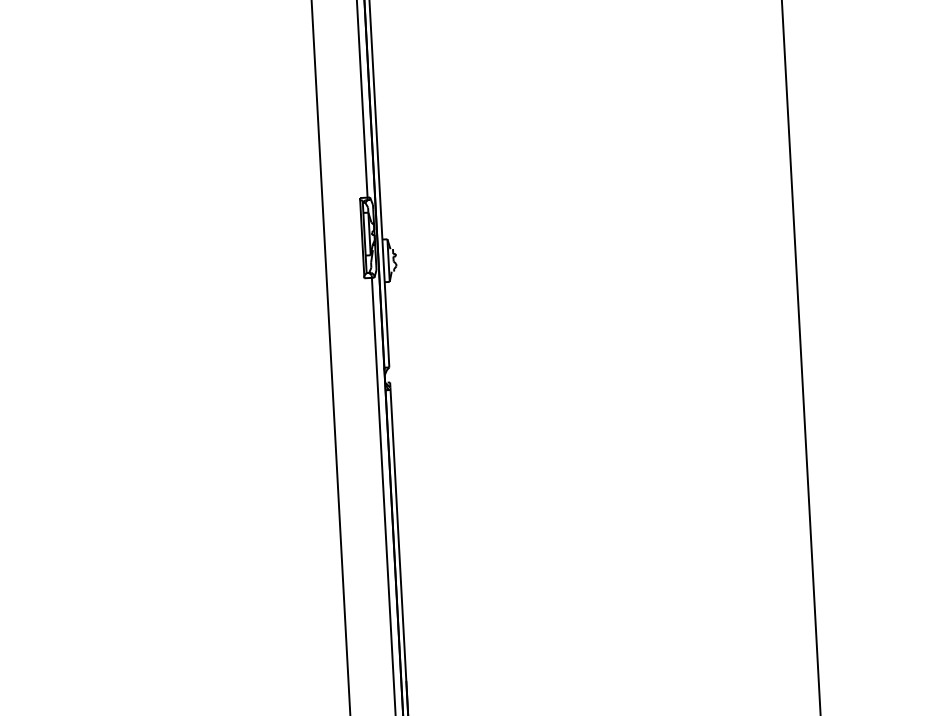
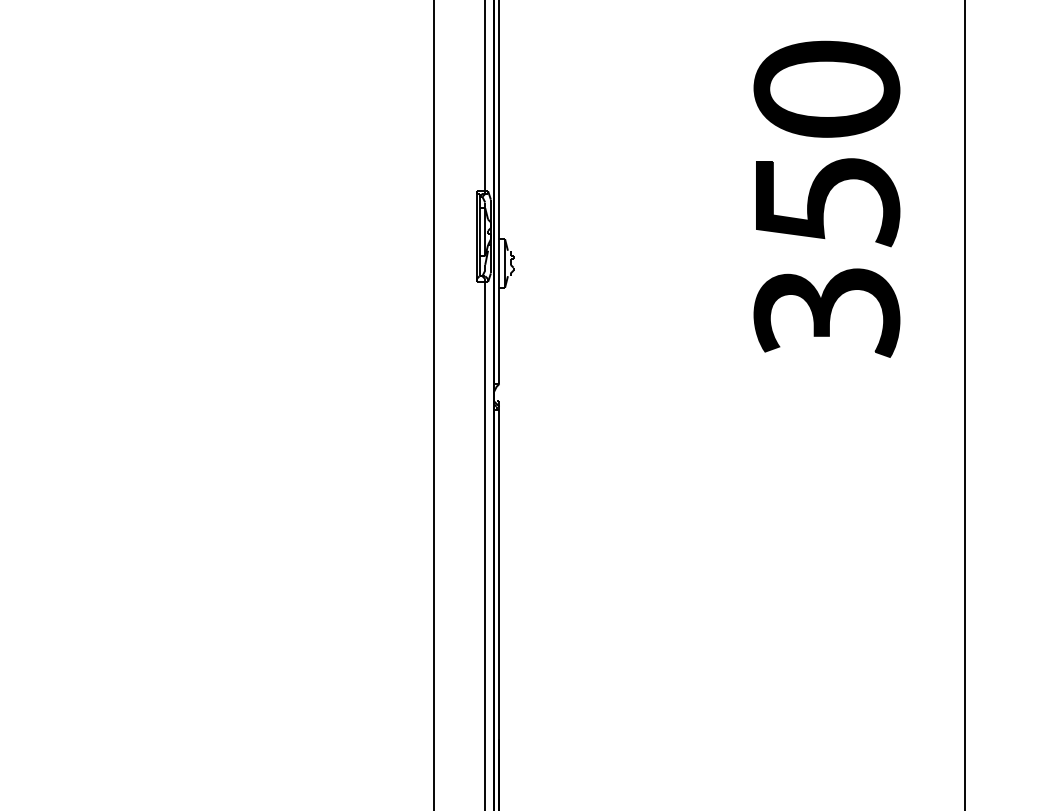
part: (669, 187) -> (826, 198), added

